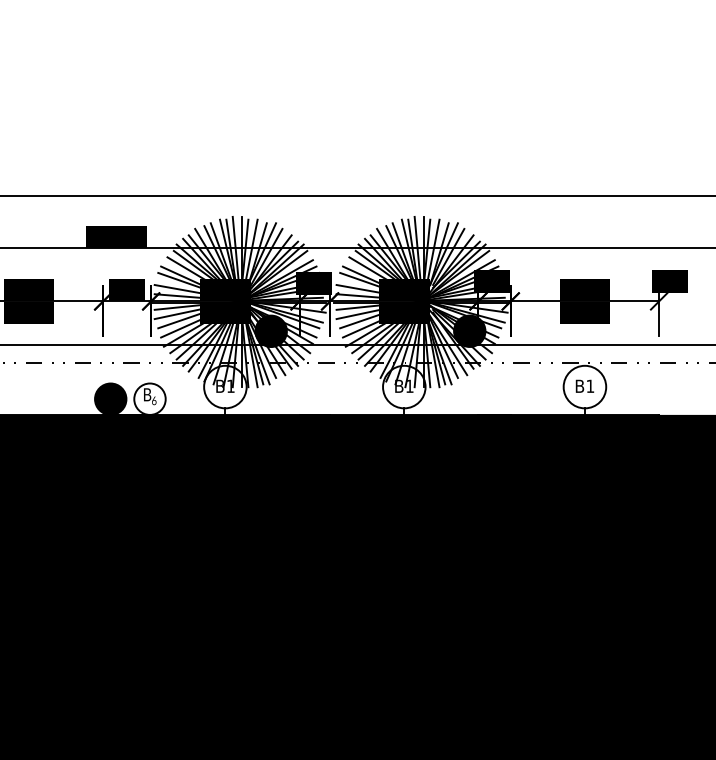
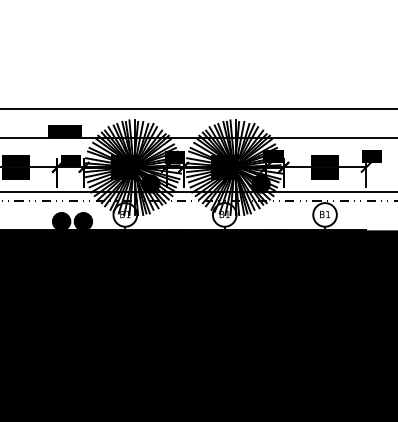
fill: (150, 398) -> (83, 221), added

